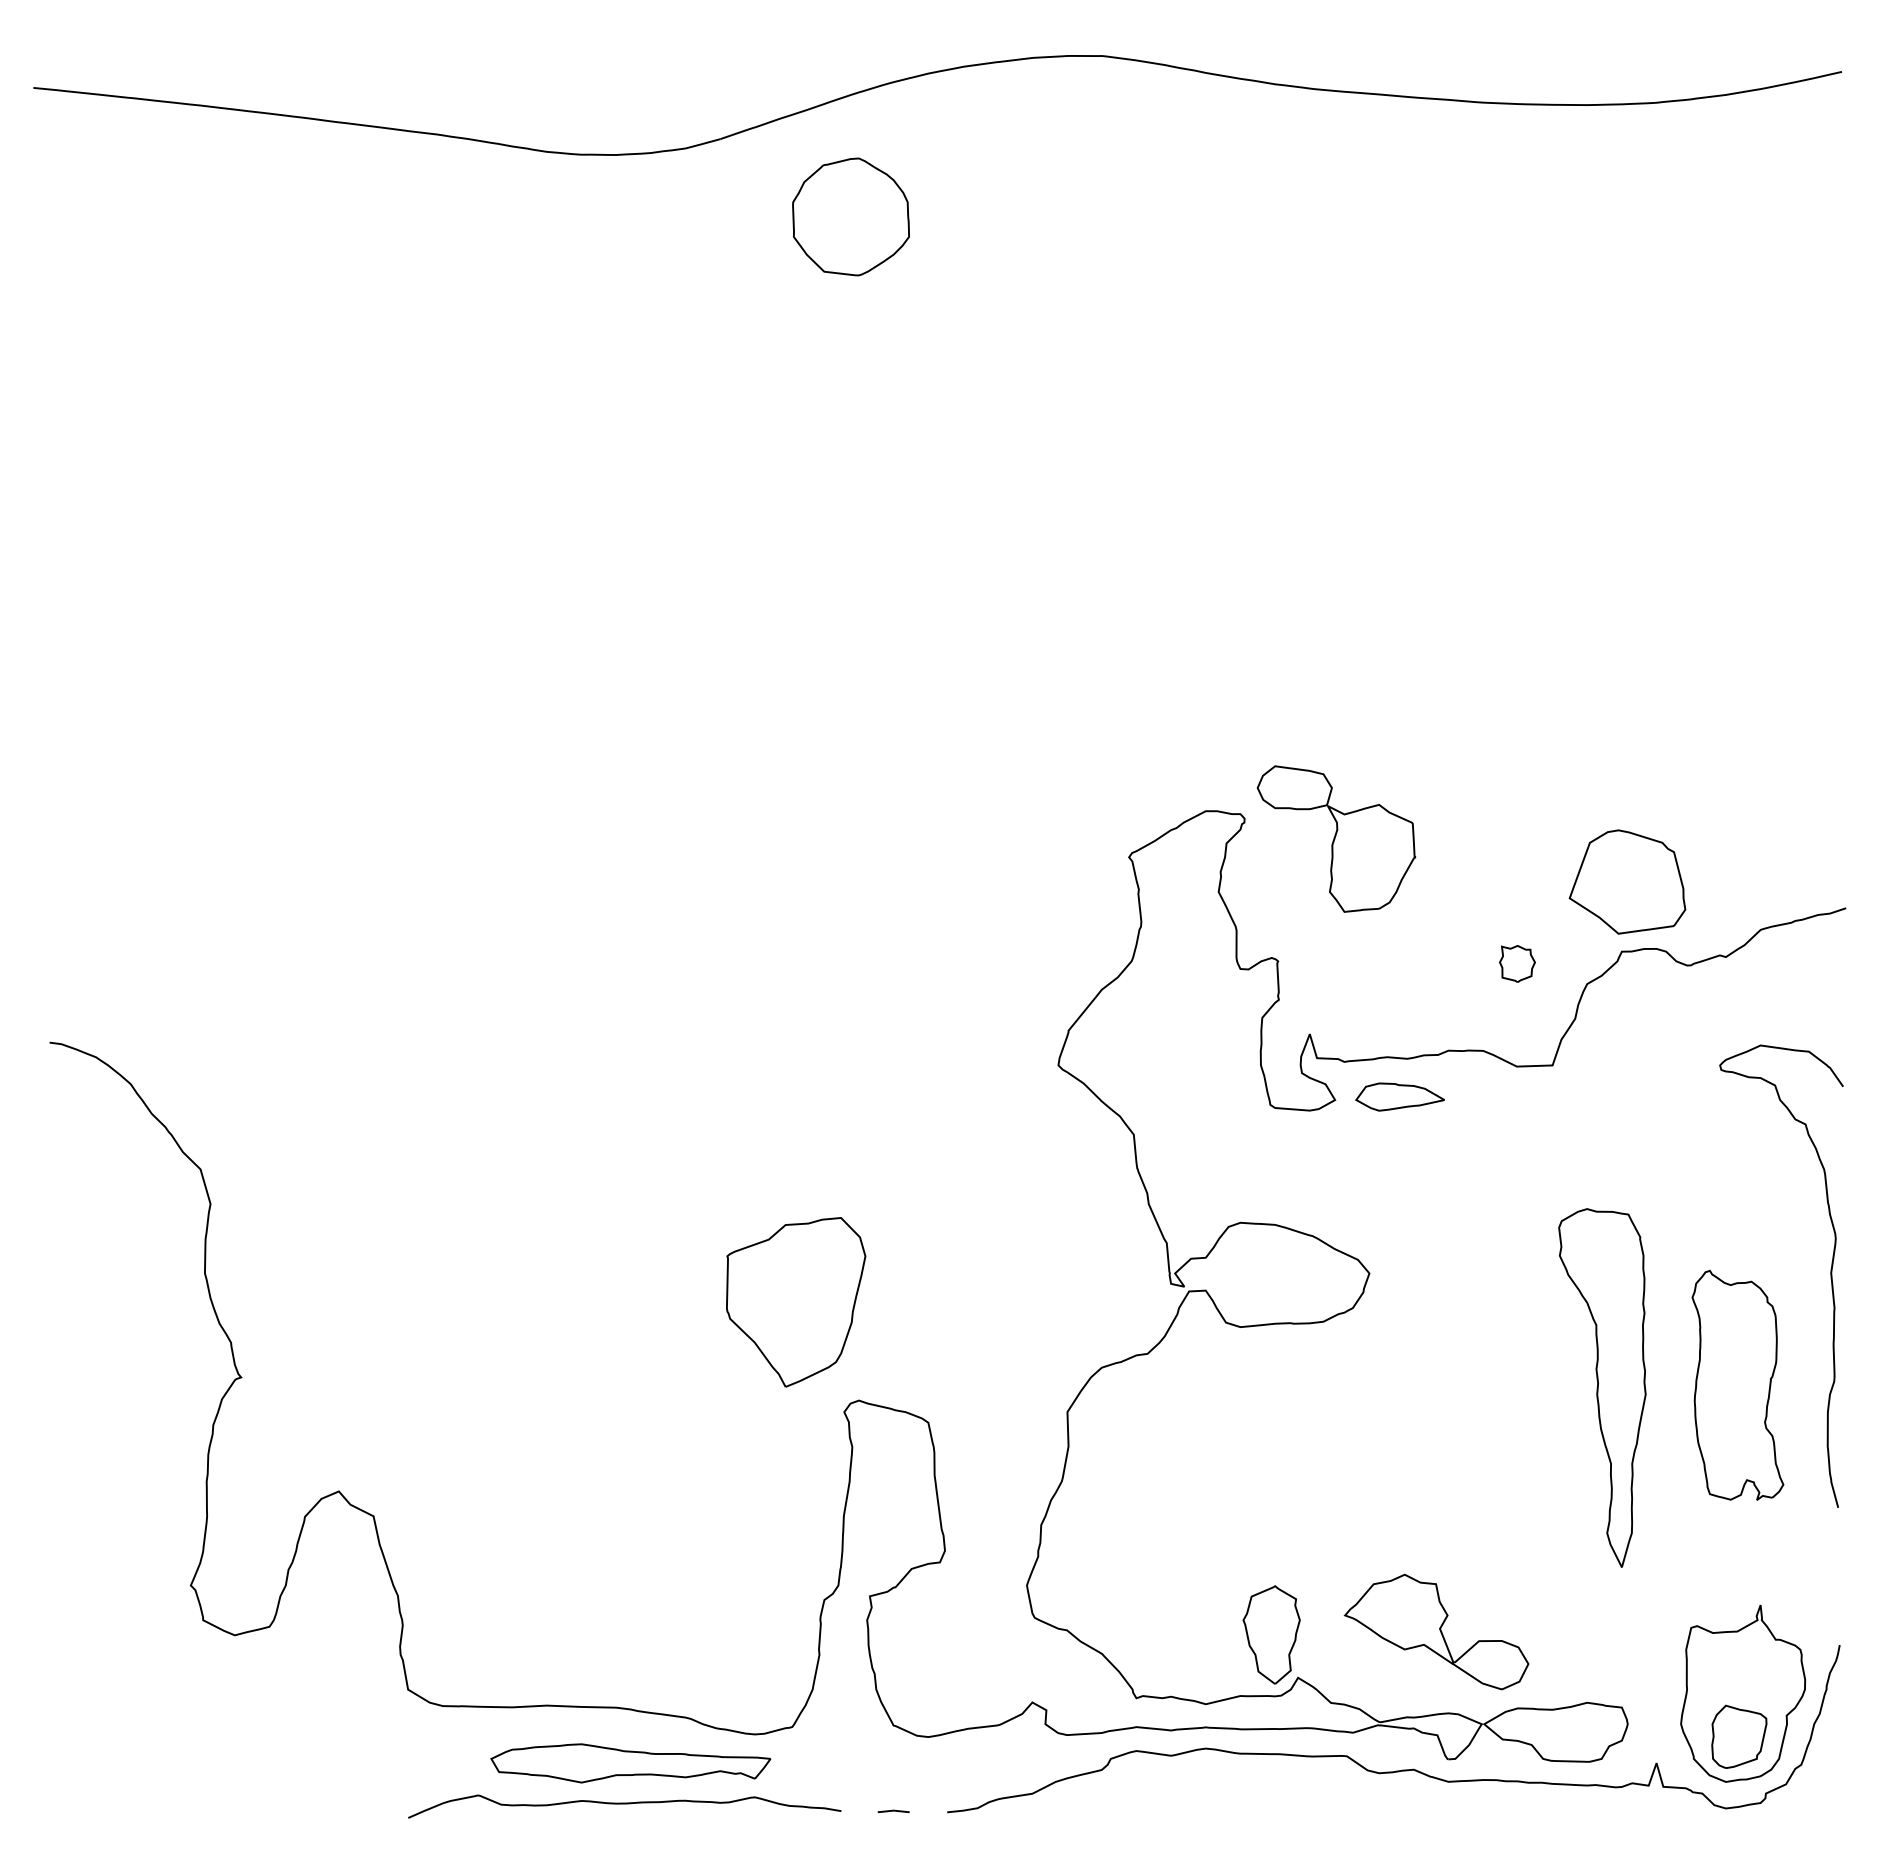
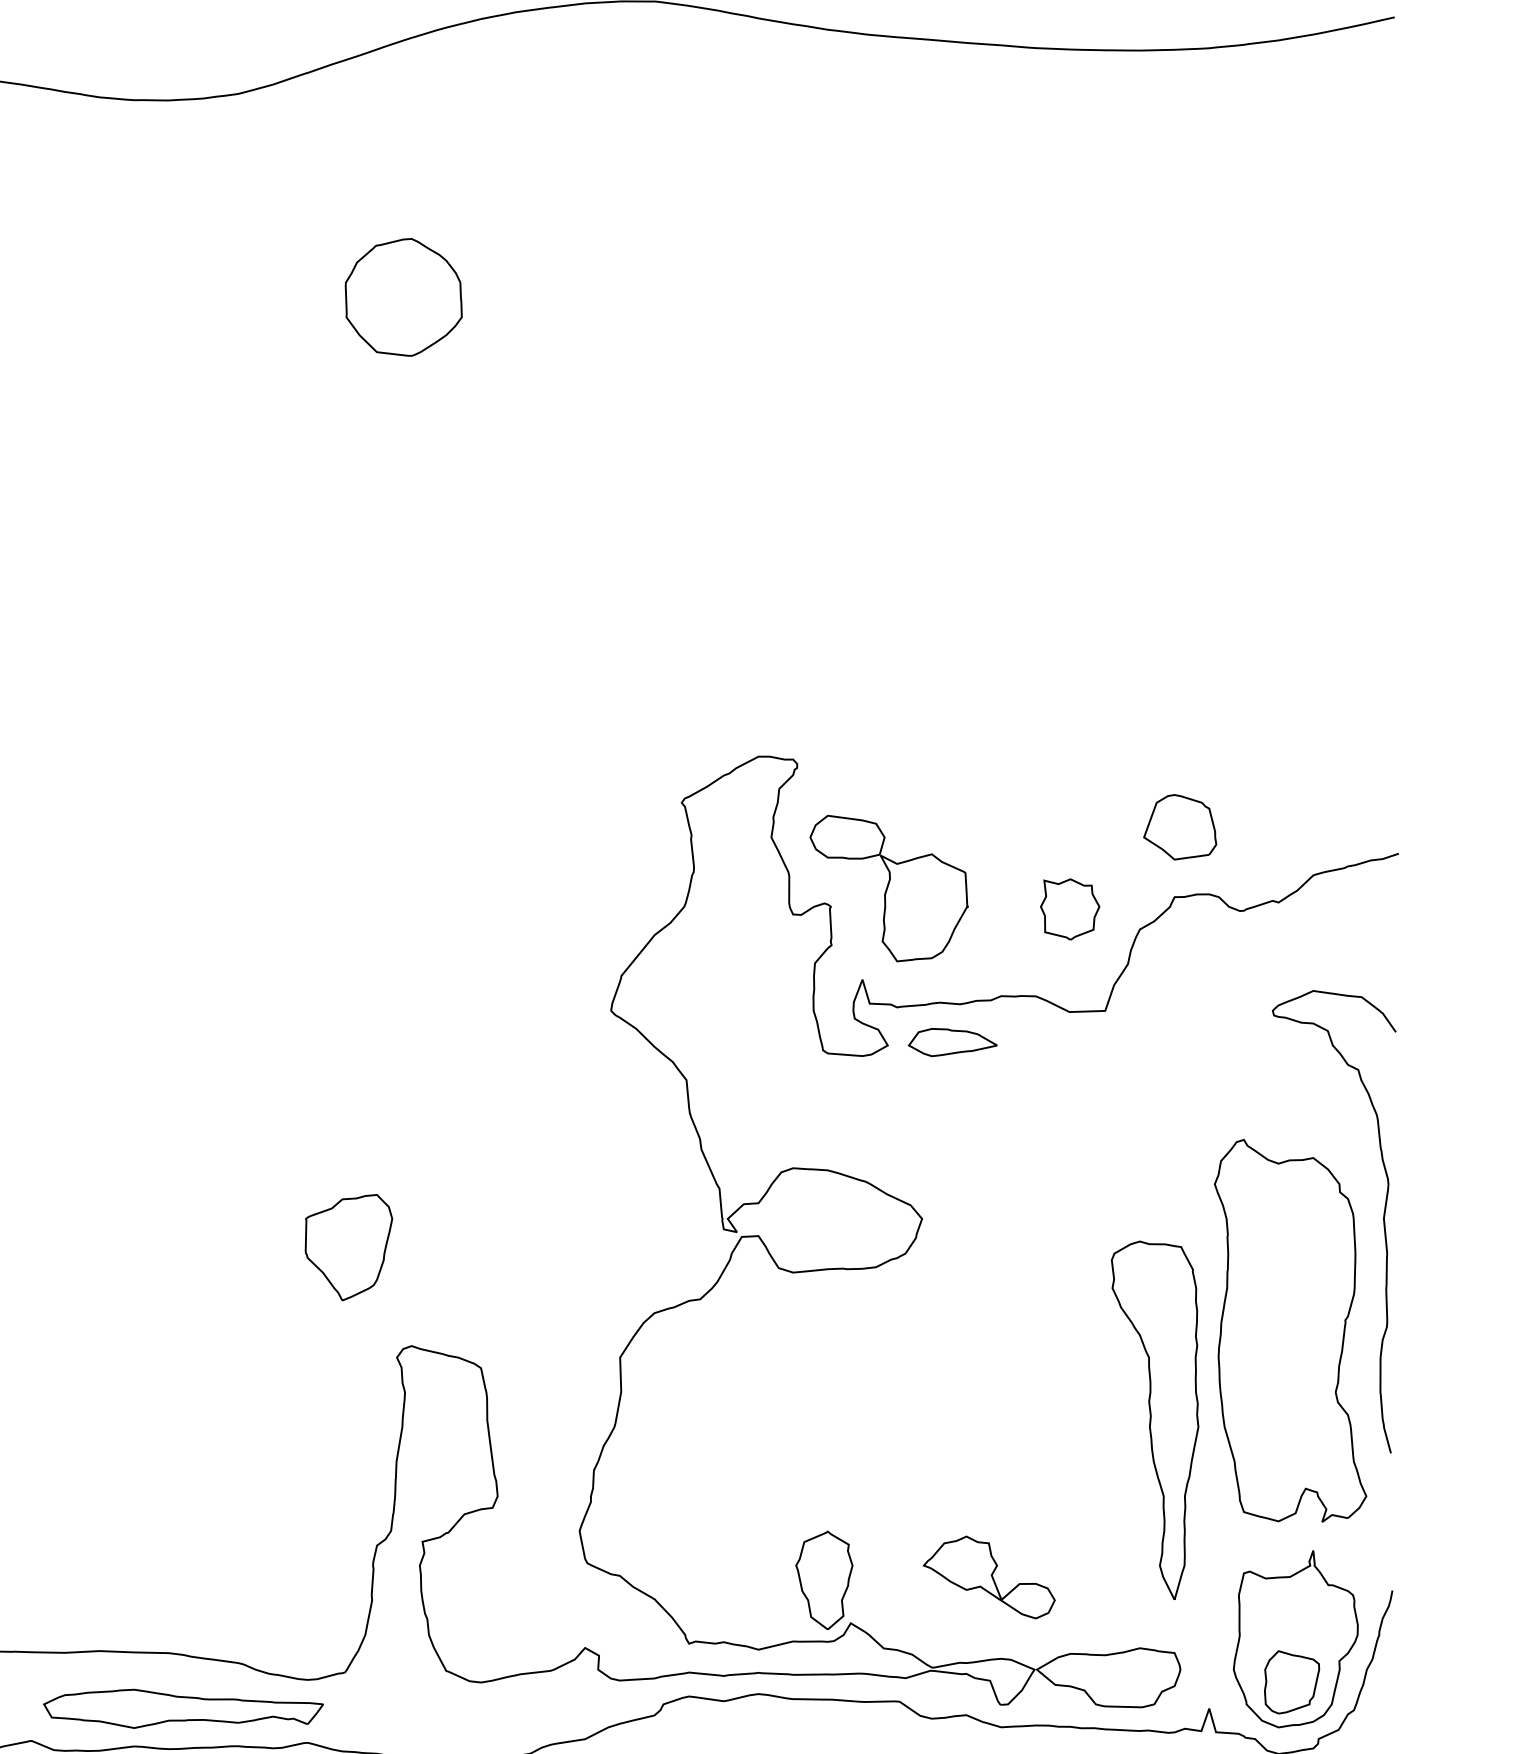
part: (850, 216) -> (403, 296), moved
part: (1336, 838) -> (889, 887), moved
part: (1627, 881) -> (1180, 826), size x0.62
part: (1517, 963) -> (1070, 908), size x1.67
part: (796, 1301) -> (349, 1246), size x0.62
part: (1737, 1385) -> (1290, 1330), size x1.67
part: (1602, 1387) -> (1155, 1419), moved
part: (1436, 1631) -> (989, 1576), size x0.71

